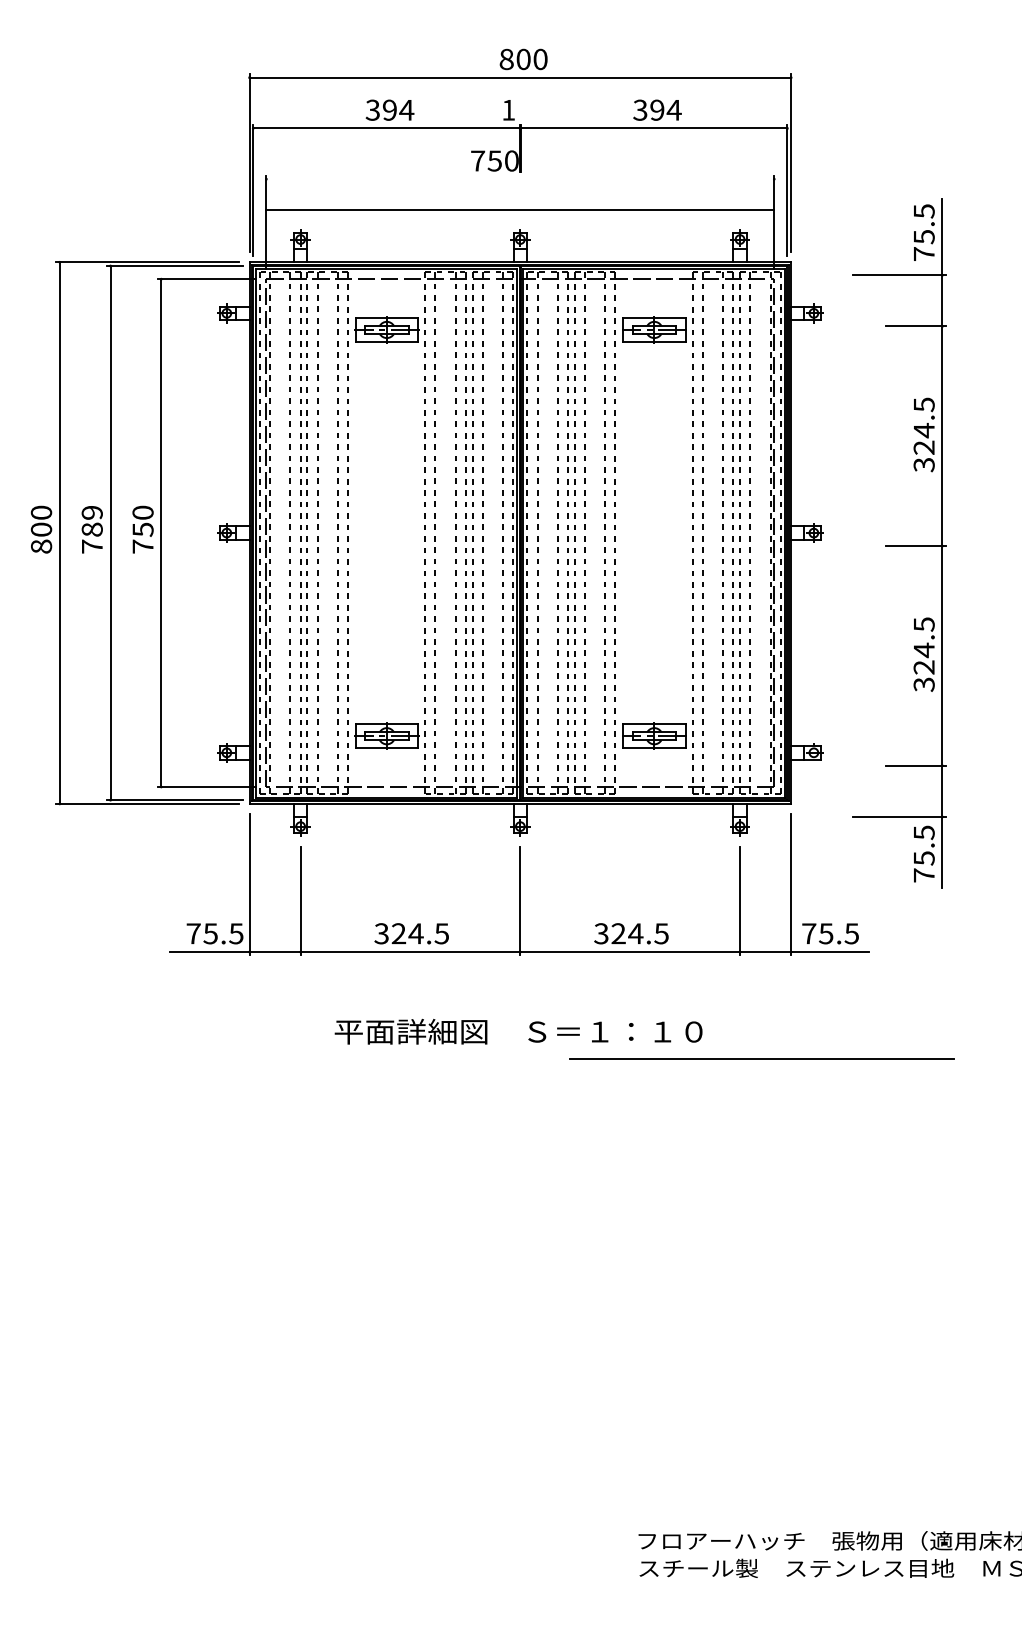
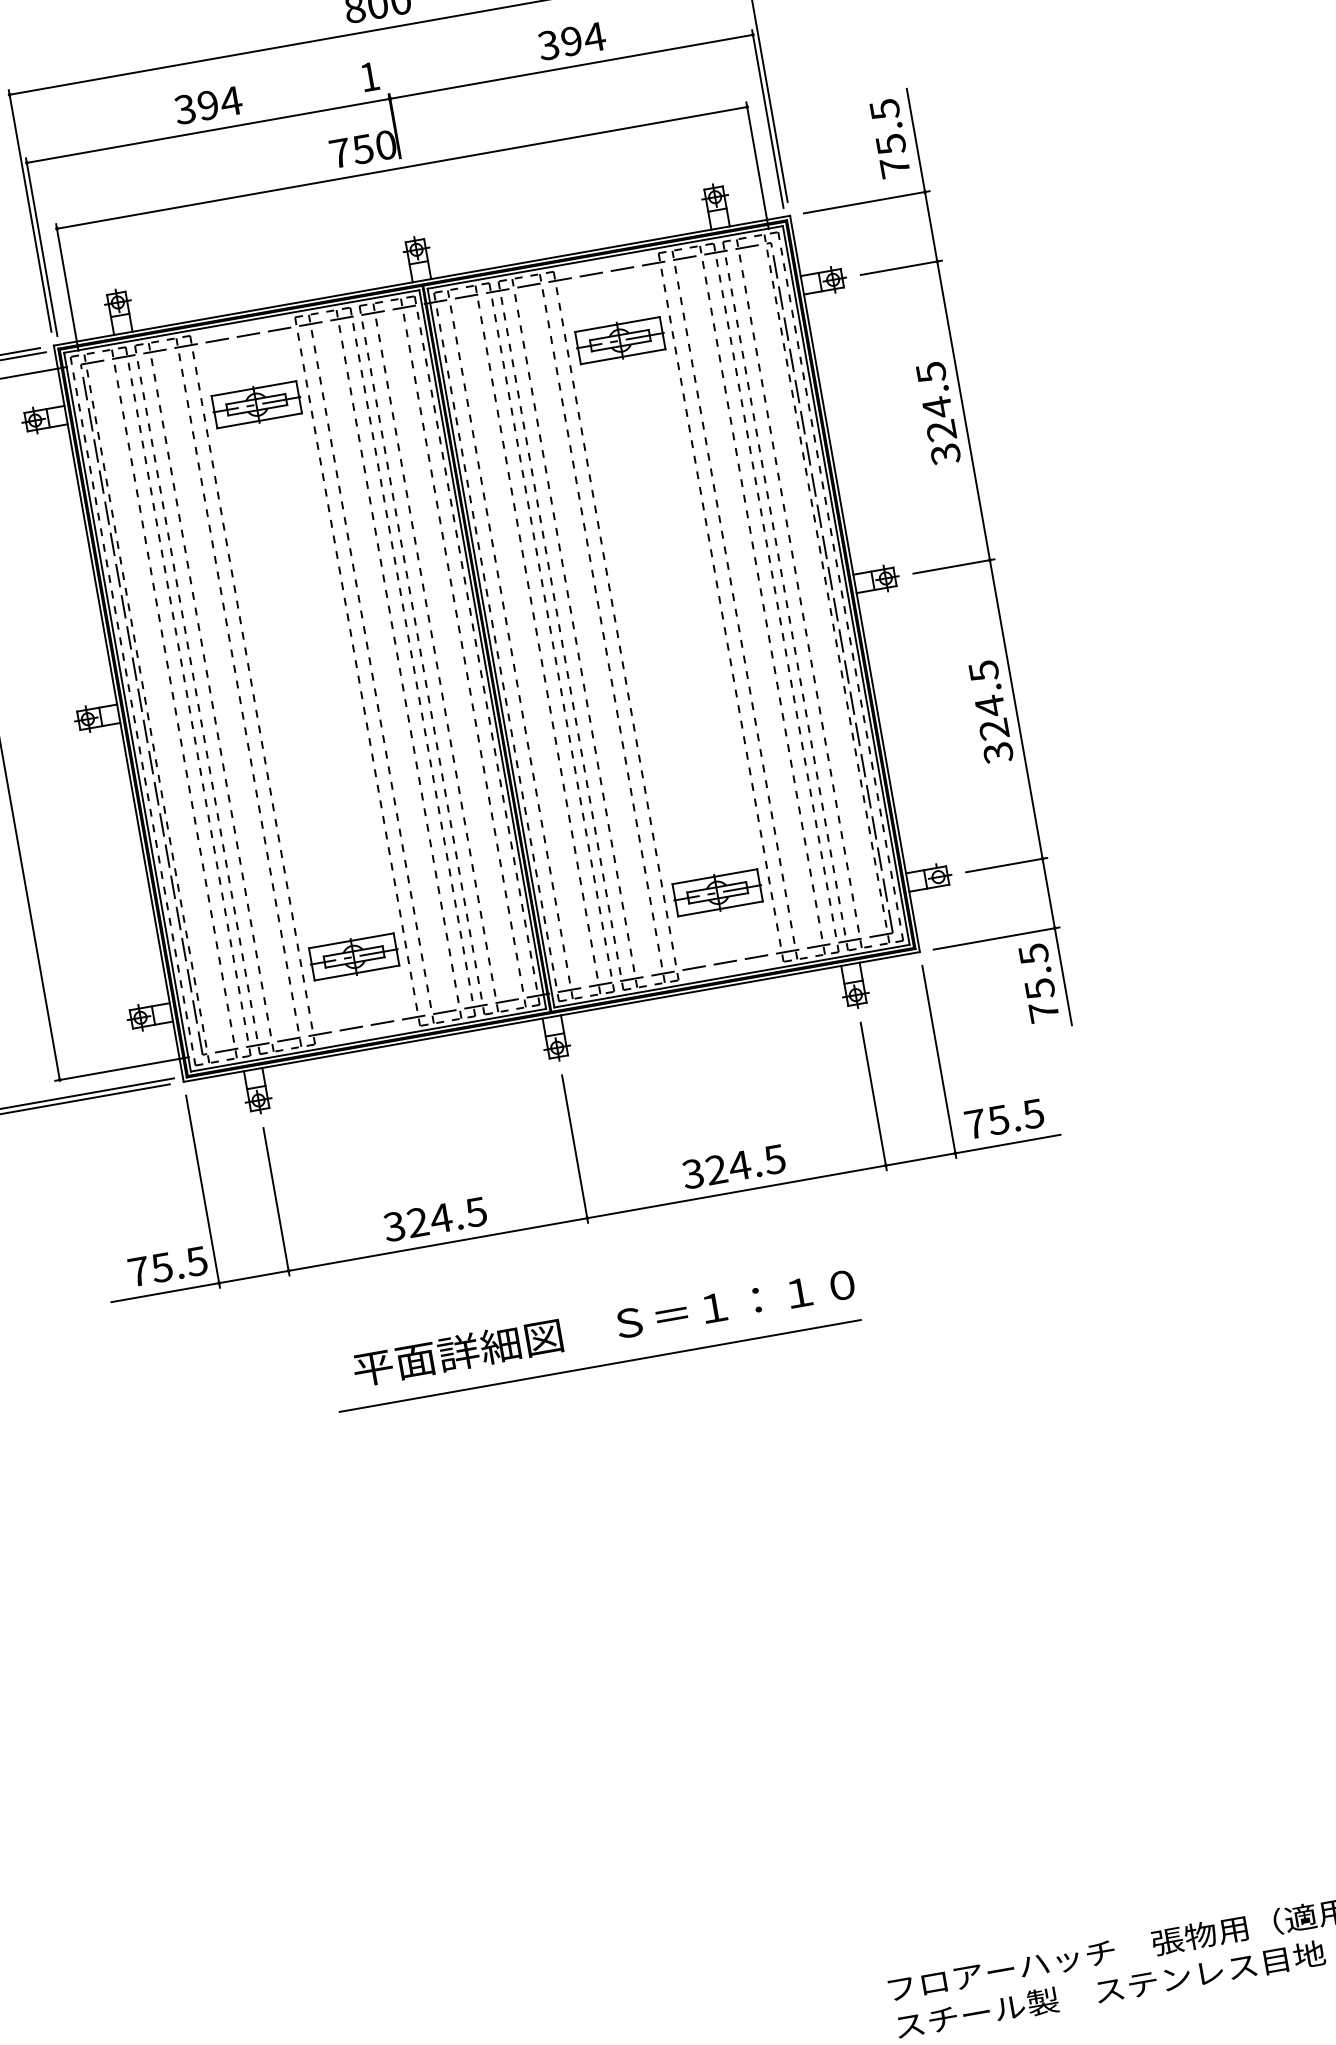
line: (520, 210) -> (402, 168), moved
part: (899, 543) -> (930, 566), moved
line: (761, 1058) -> (599, 1365), moved

